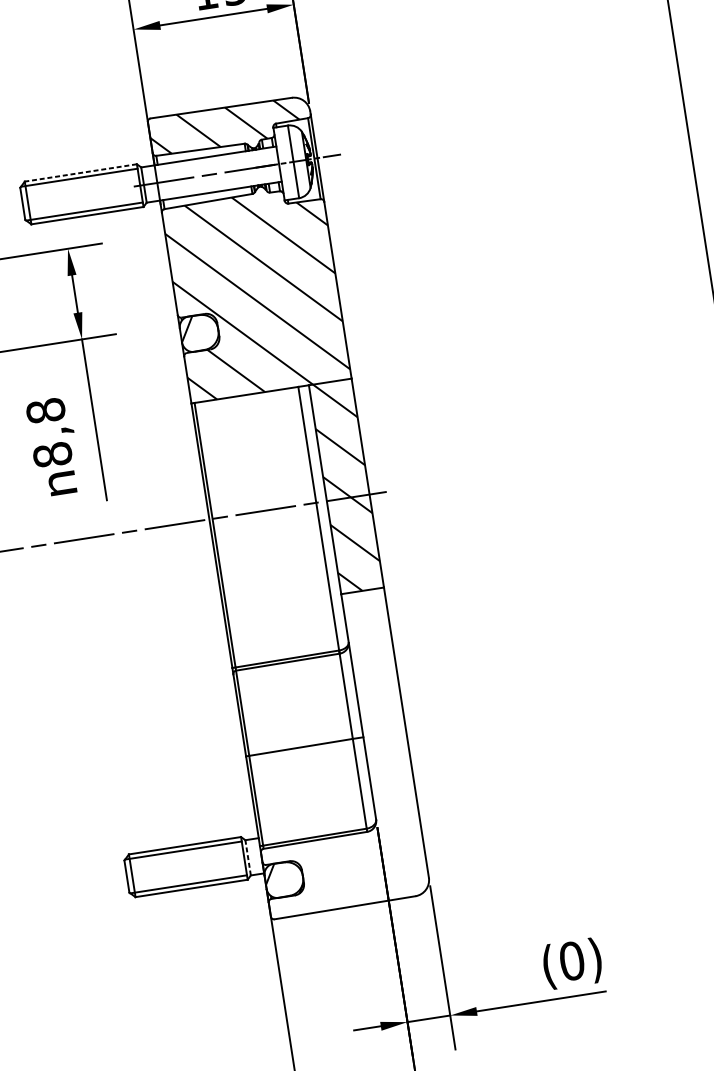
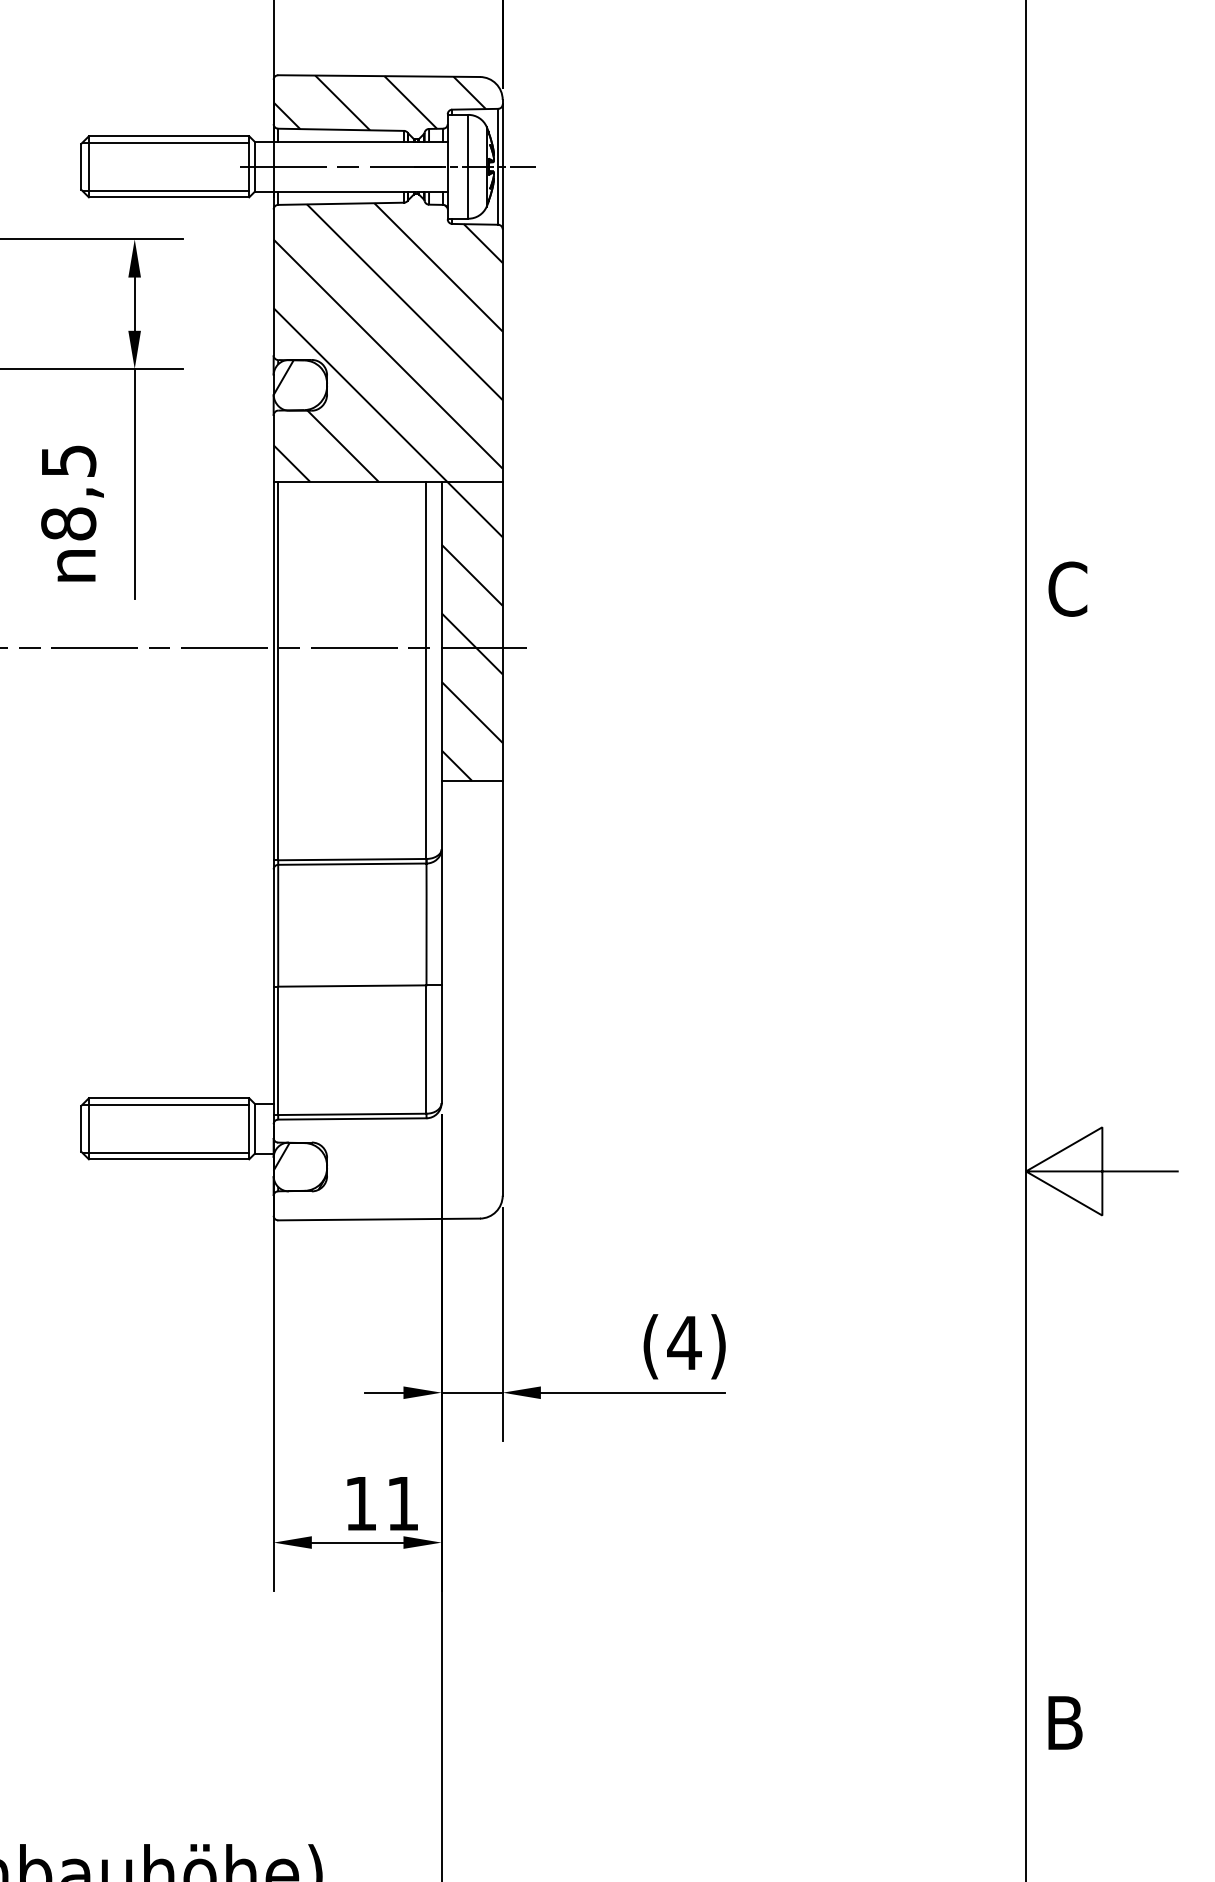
line: (80, 173) -> (168, 136), dashed -> solid
text: (45, 410) -> (68, 460), 8,8 -> 8,5
line: (248, 857) -> (254, 1128), dashed -> solid
text: (571, 960) -> (684, 1342), (0) -> (4)

